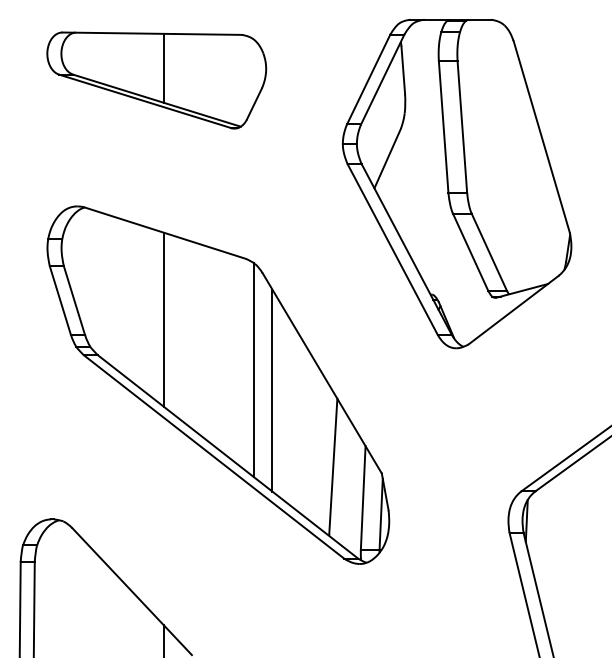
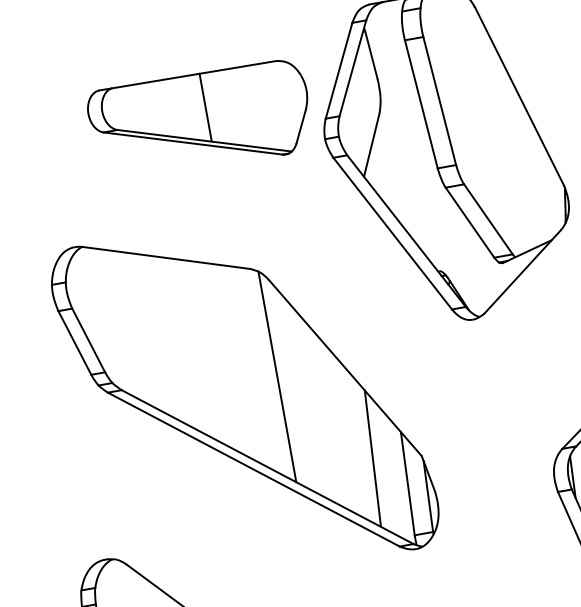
part: (156, 80) -> (200, 120), moved
line: (163, 319) -> (179, 343), removed
line: (272, 390) -> (299, 393), removed

